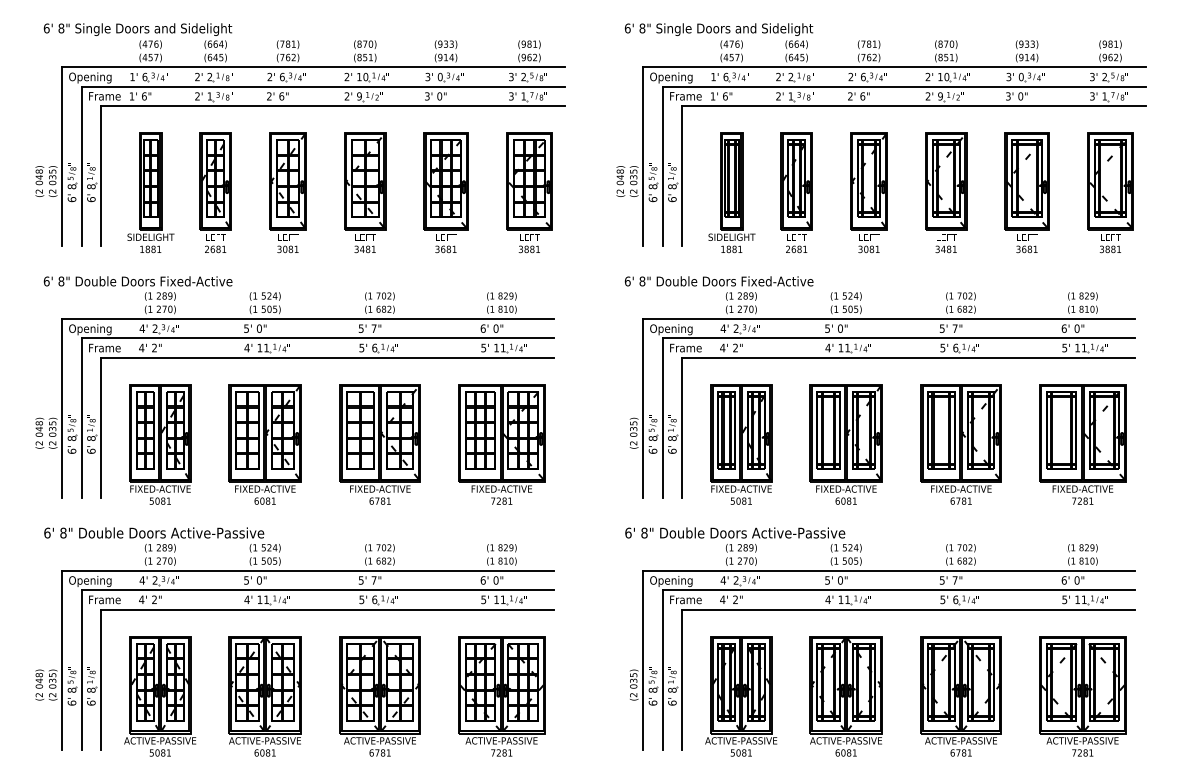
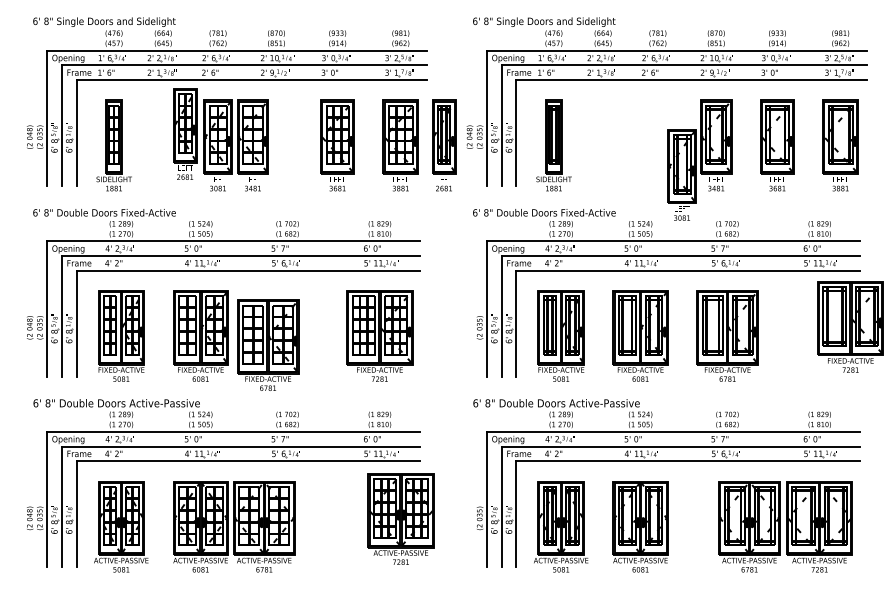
part: (215, 192) -> (185, 134), moved
part: (365, 192) -> (253, 145), moved
part: (796, 192) -> (443, 145), moved
part: (868, 192) -> (681, 175), moved
part: (379, 444) -> (267, 345), moved
part: (1082, 444) -> (850, 327), moved
part: (379, 696) -> (263, 527), moved
part: (501, 696) -> (400, 519), moved
part: (960, 696) -> (749, 527), moved

